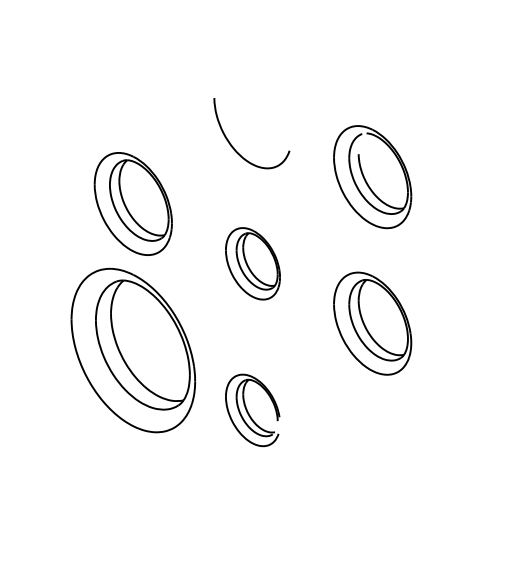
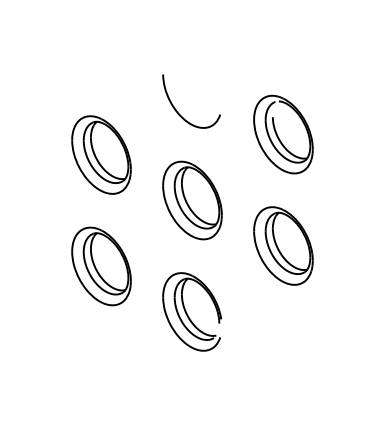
part: (253, 263) -> (192, 200), size x1.43
part: (133, 350) -> (101, 266), size x0.62
part: (253, 409) -> (192, 311), size x1.43

